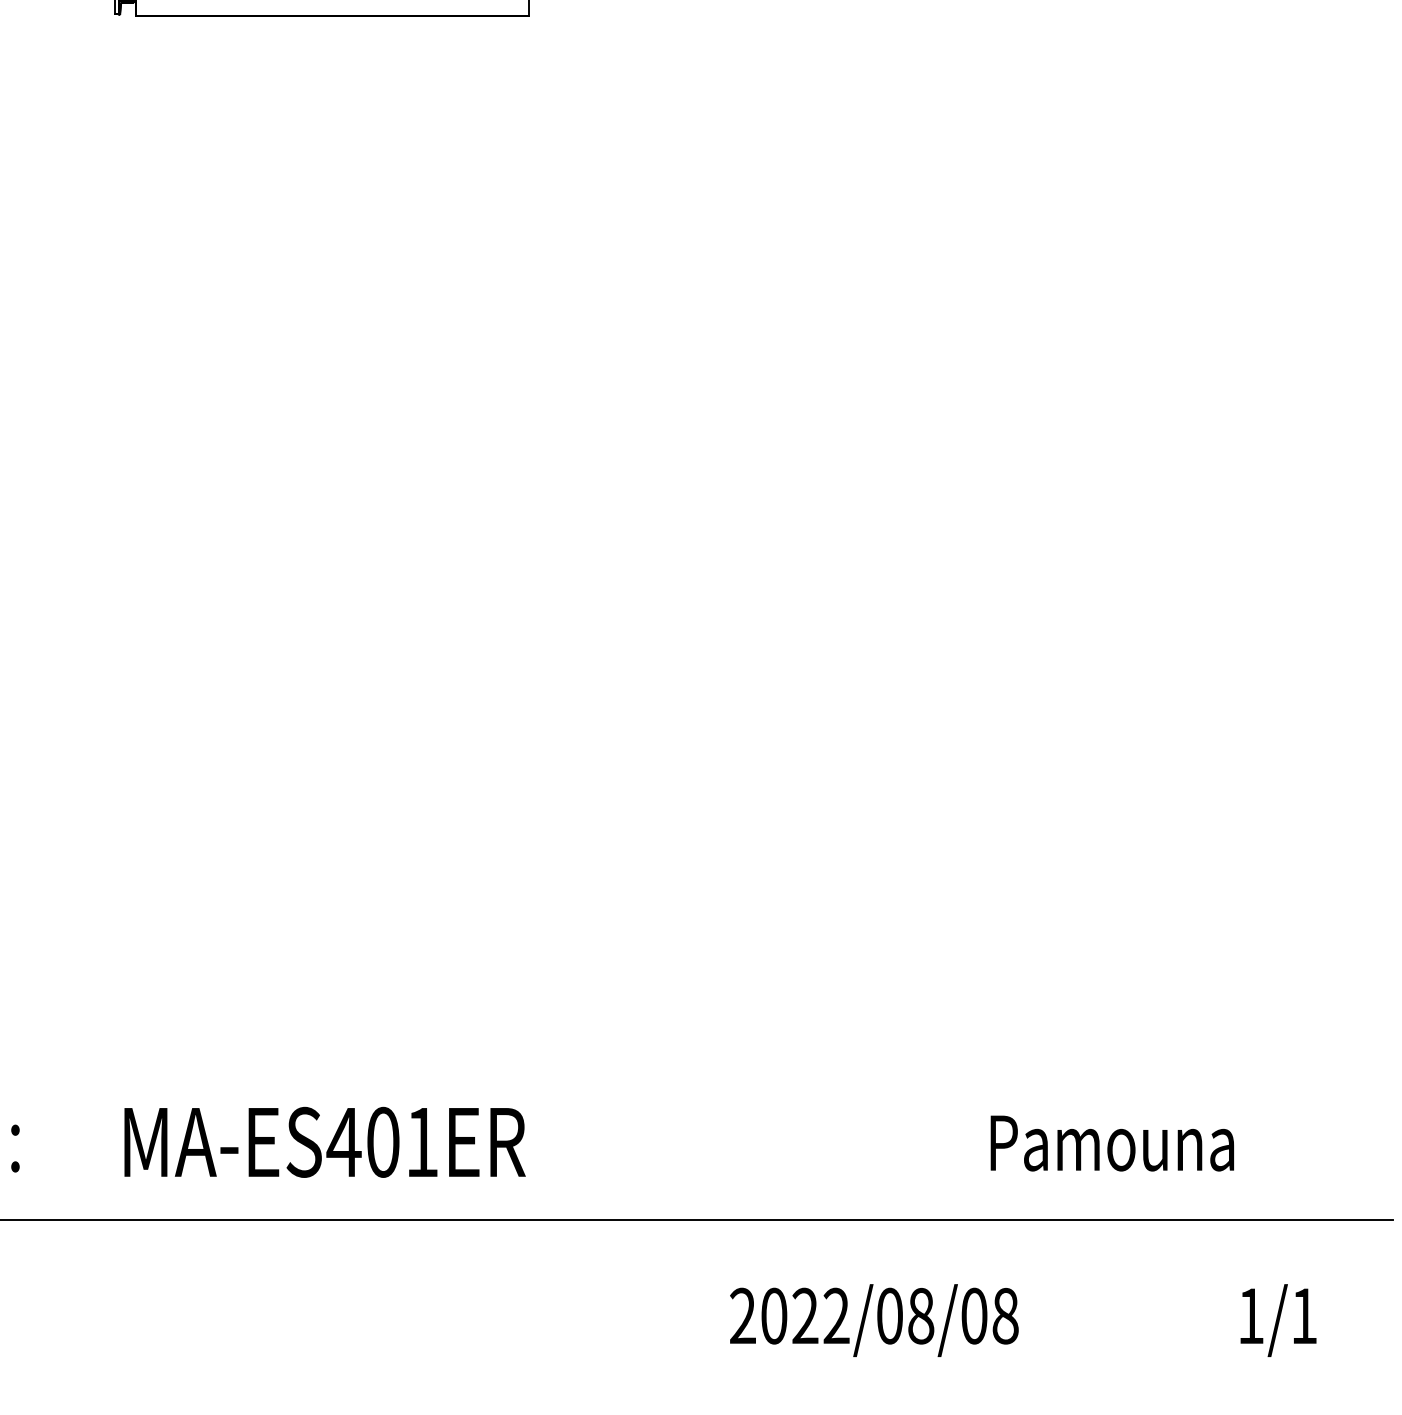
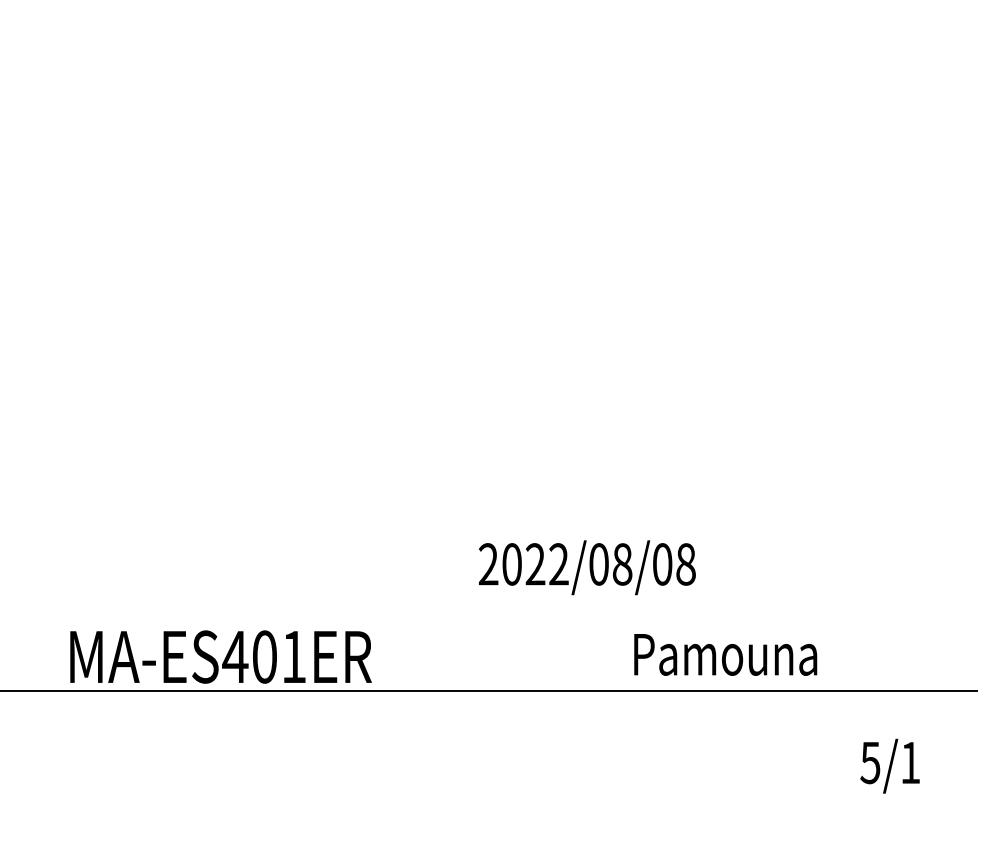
text: (324, 1141) -> (220, 656), moved
text: (1111, 1143) -> (725, 654), moved
text: (1250, 1316) -> (870, 763), 1/1 -> 5/1
text: (874, 1320) -> (587, 567), moved

